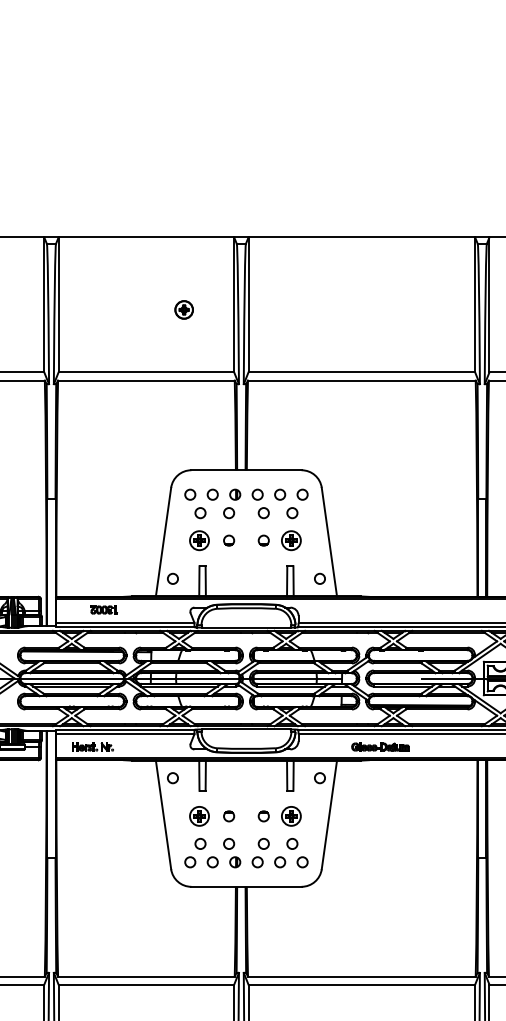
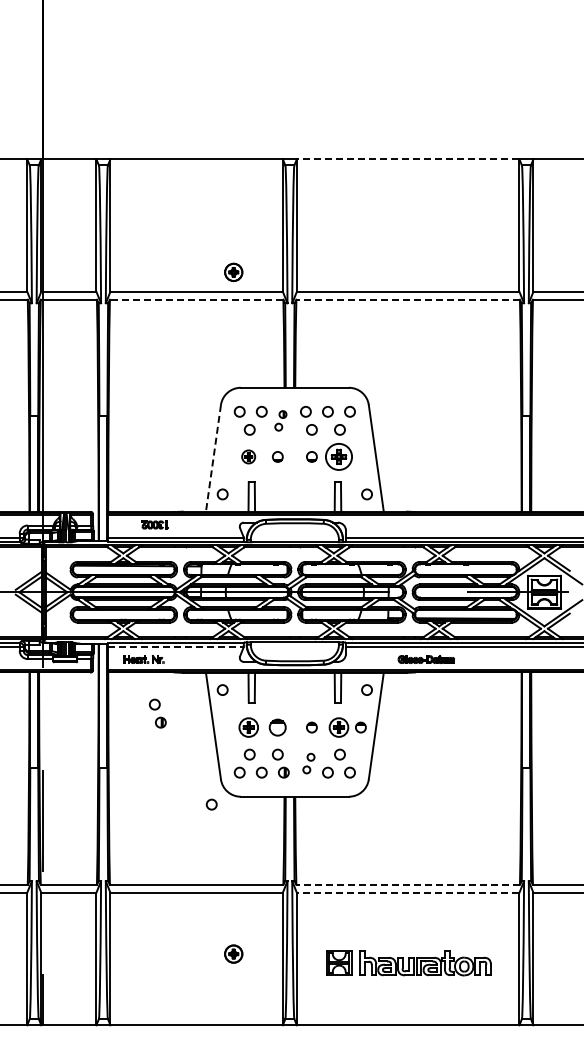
line: (361, 237) -> (407, 159), solid -> dashed
part: (183, 309) -> (233, 271), moved
line: (146, 380) -> (196, 299), solid -> dashed
line: (362, 380) -> (408, 299), solid -> dashed
part: (231, 503) -> (280, 420), size x0.7
part: (199, 540) -> (248, 456), size x0.7
part: (290, 540) -> (338, 456), size x1.4
line: (163, 542) -> (213, 458), solid -> dashed
line: (124, 734) -> (175, 647), solid -> dashed
part: (106, 802) -> (157, 713), added
part: (228, 816) -> (277, 727), size x1.6
part: (313, 816) -> (360, 727), added
part: (260, 852) -> (308, 763), size x0.7
circle: (161, 894) -> (211, 804), added
line: (362, 976) -> (408, 884), solid -> dashed
line: (361, 984) -> (407, 892), solid -> dashed

